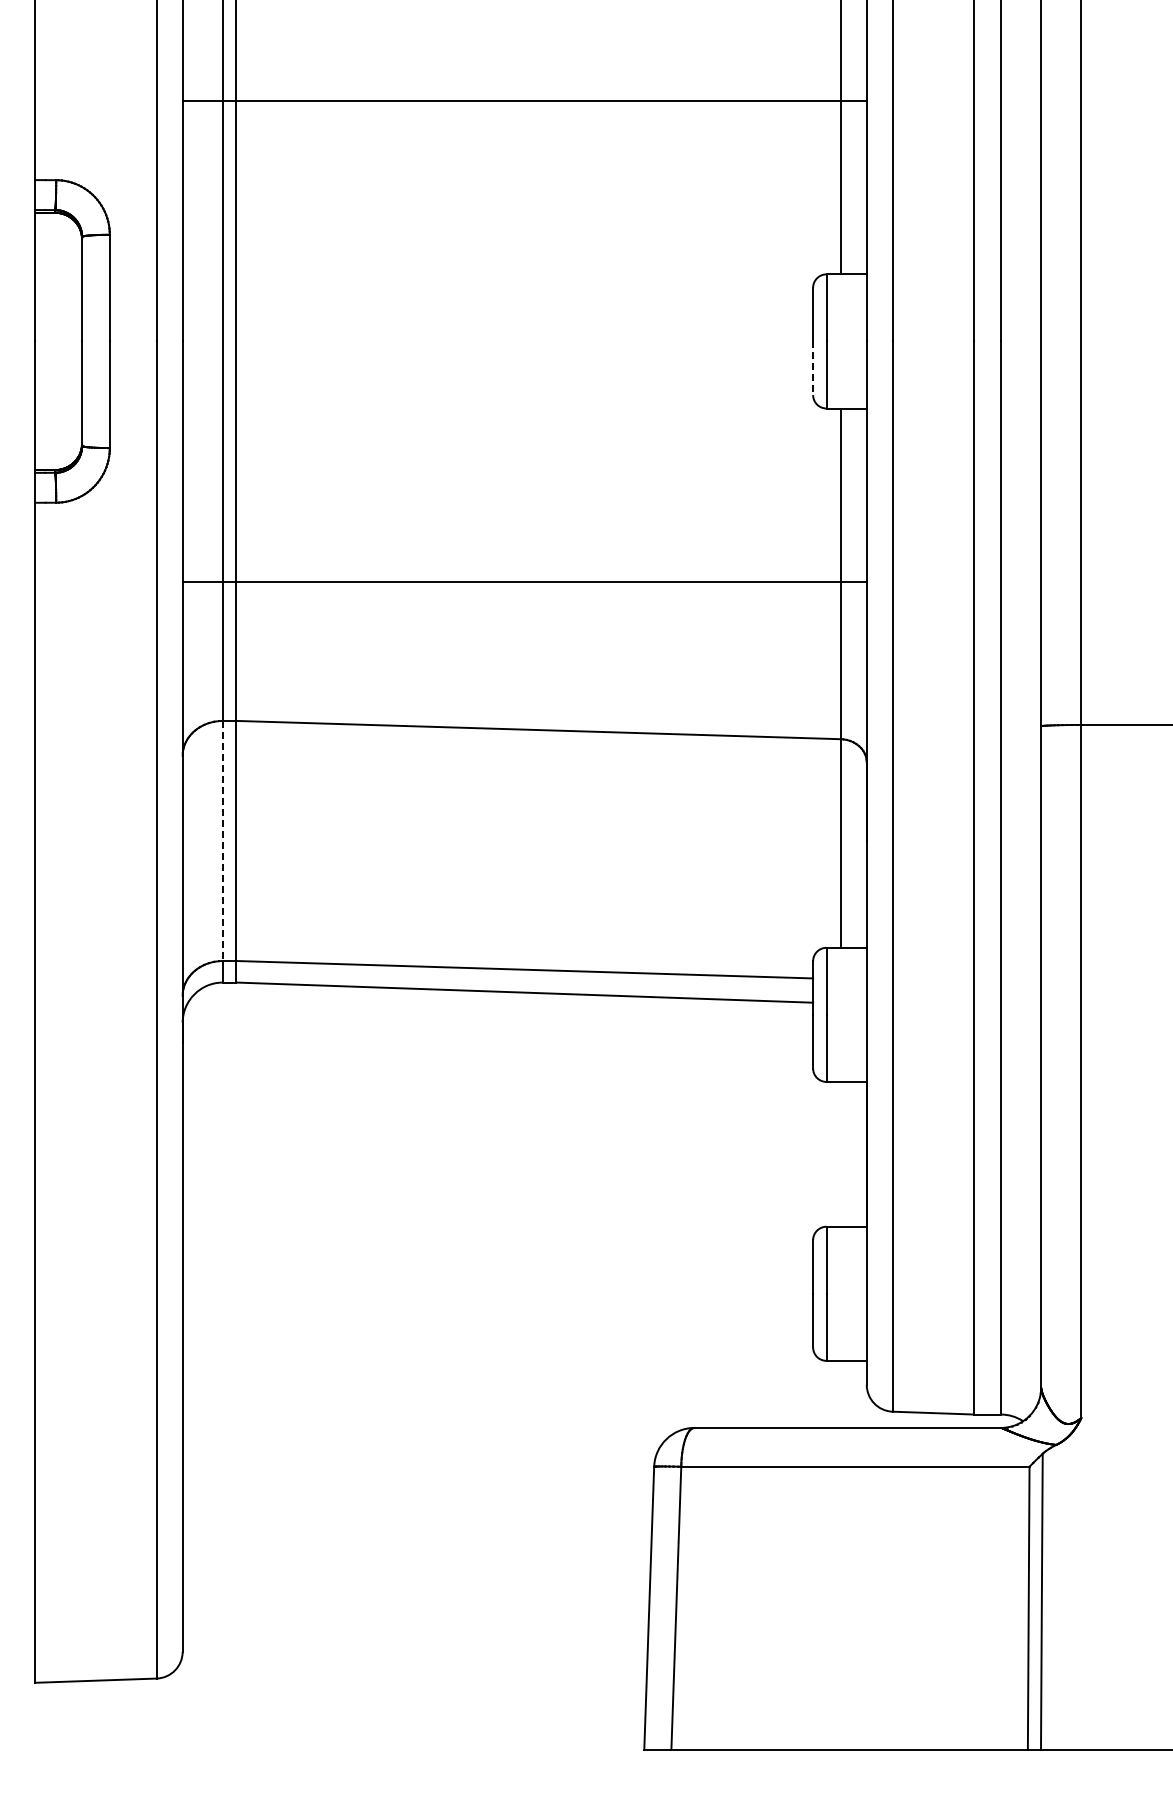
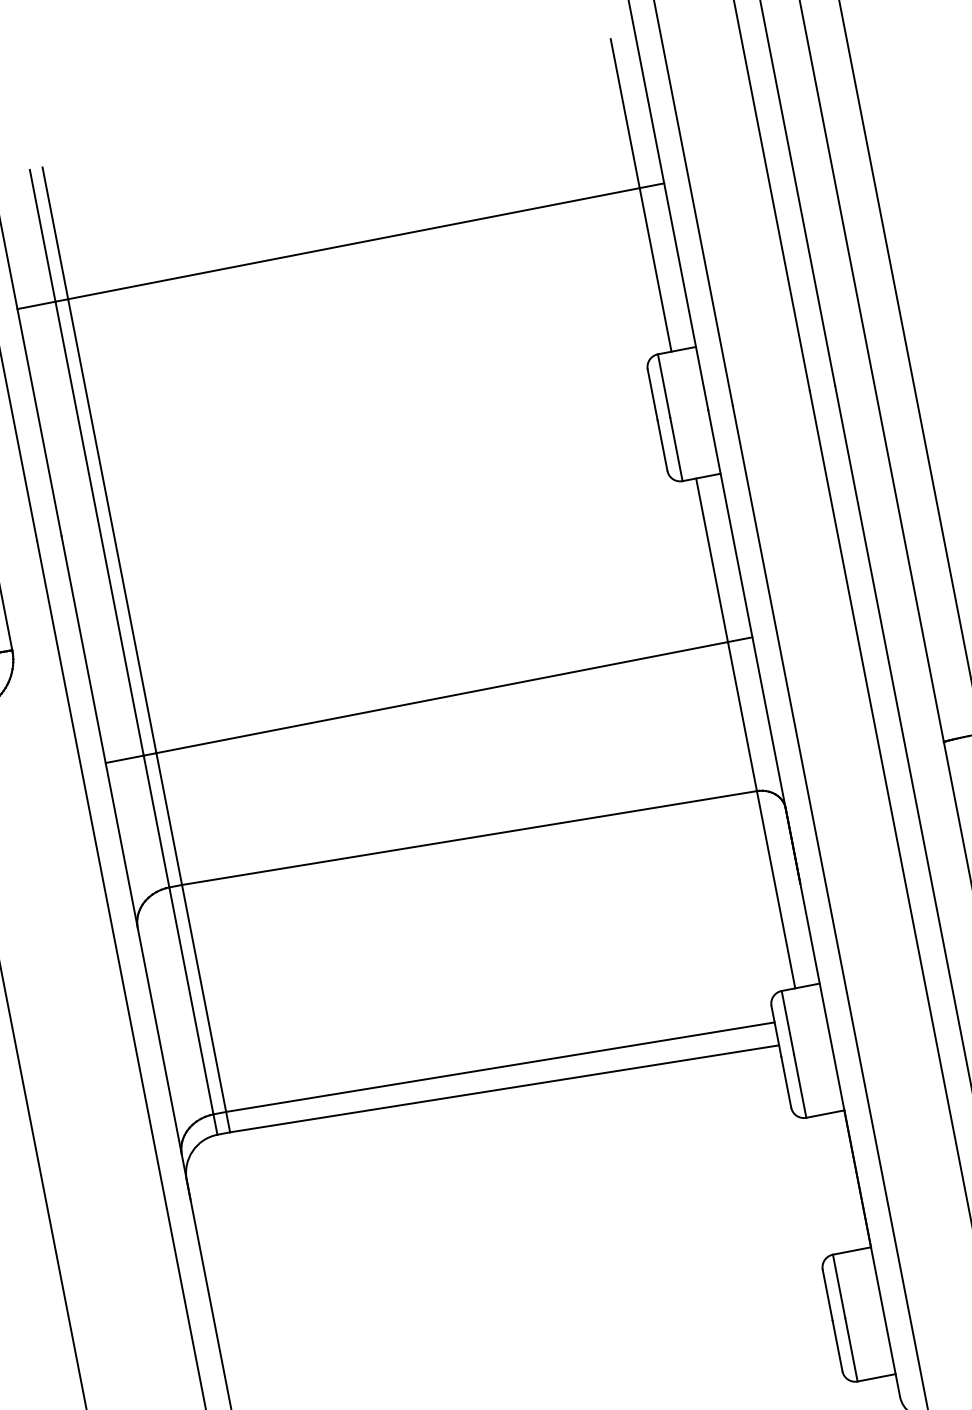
line: (813, 368) -> (662, 445), dashed -> solid
line: (222, 841) -> (191, 1001), dashed -> solid

